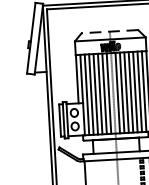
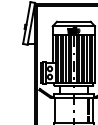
line: (109, 31) -> (73, 21), dashed -> solid

